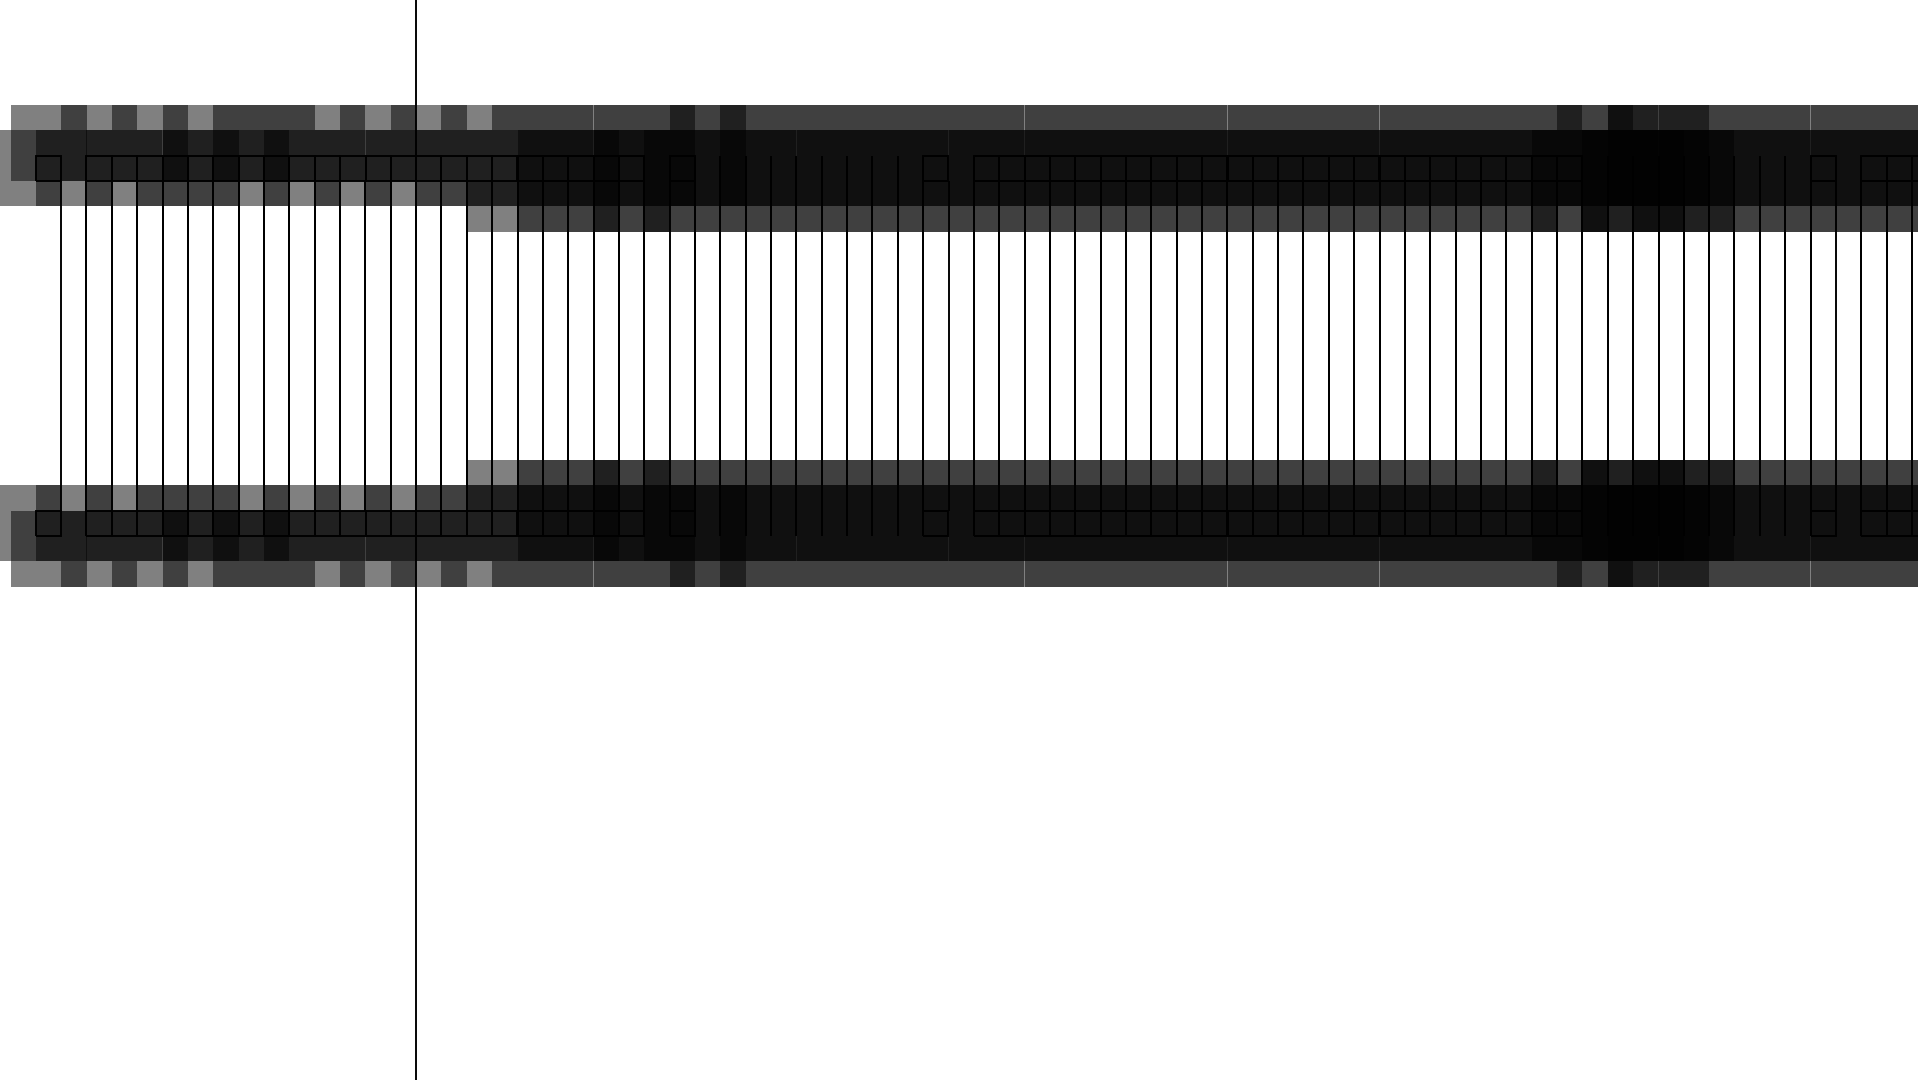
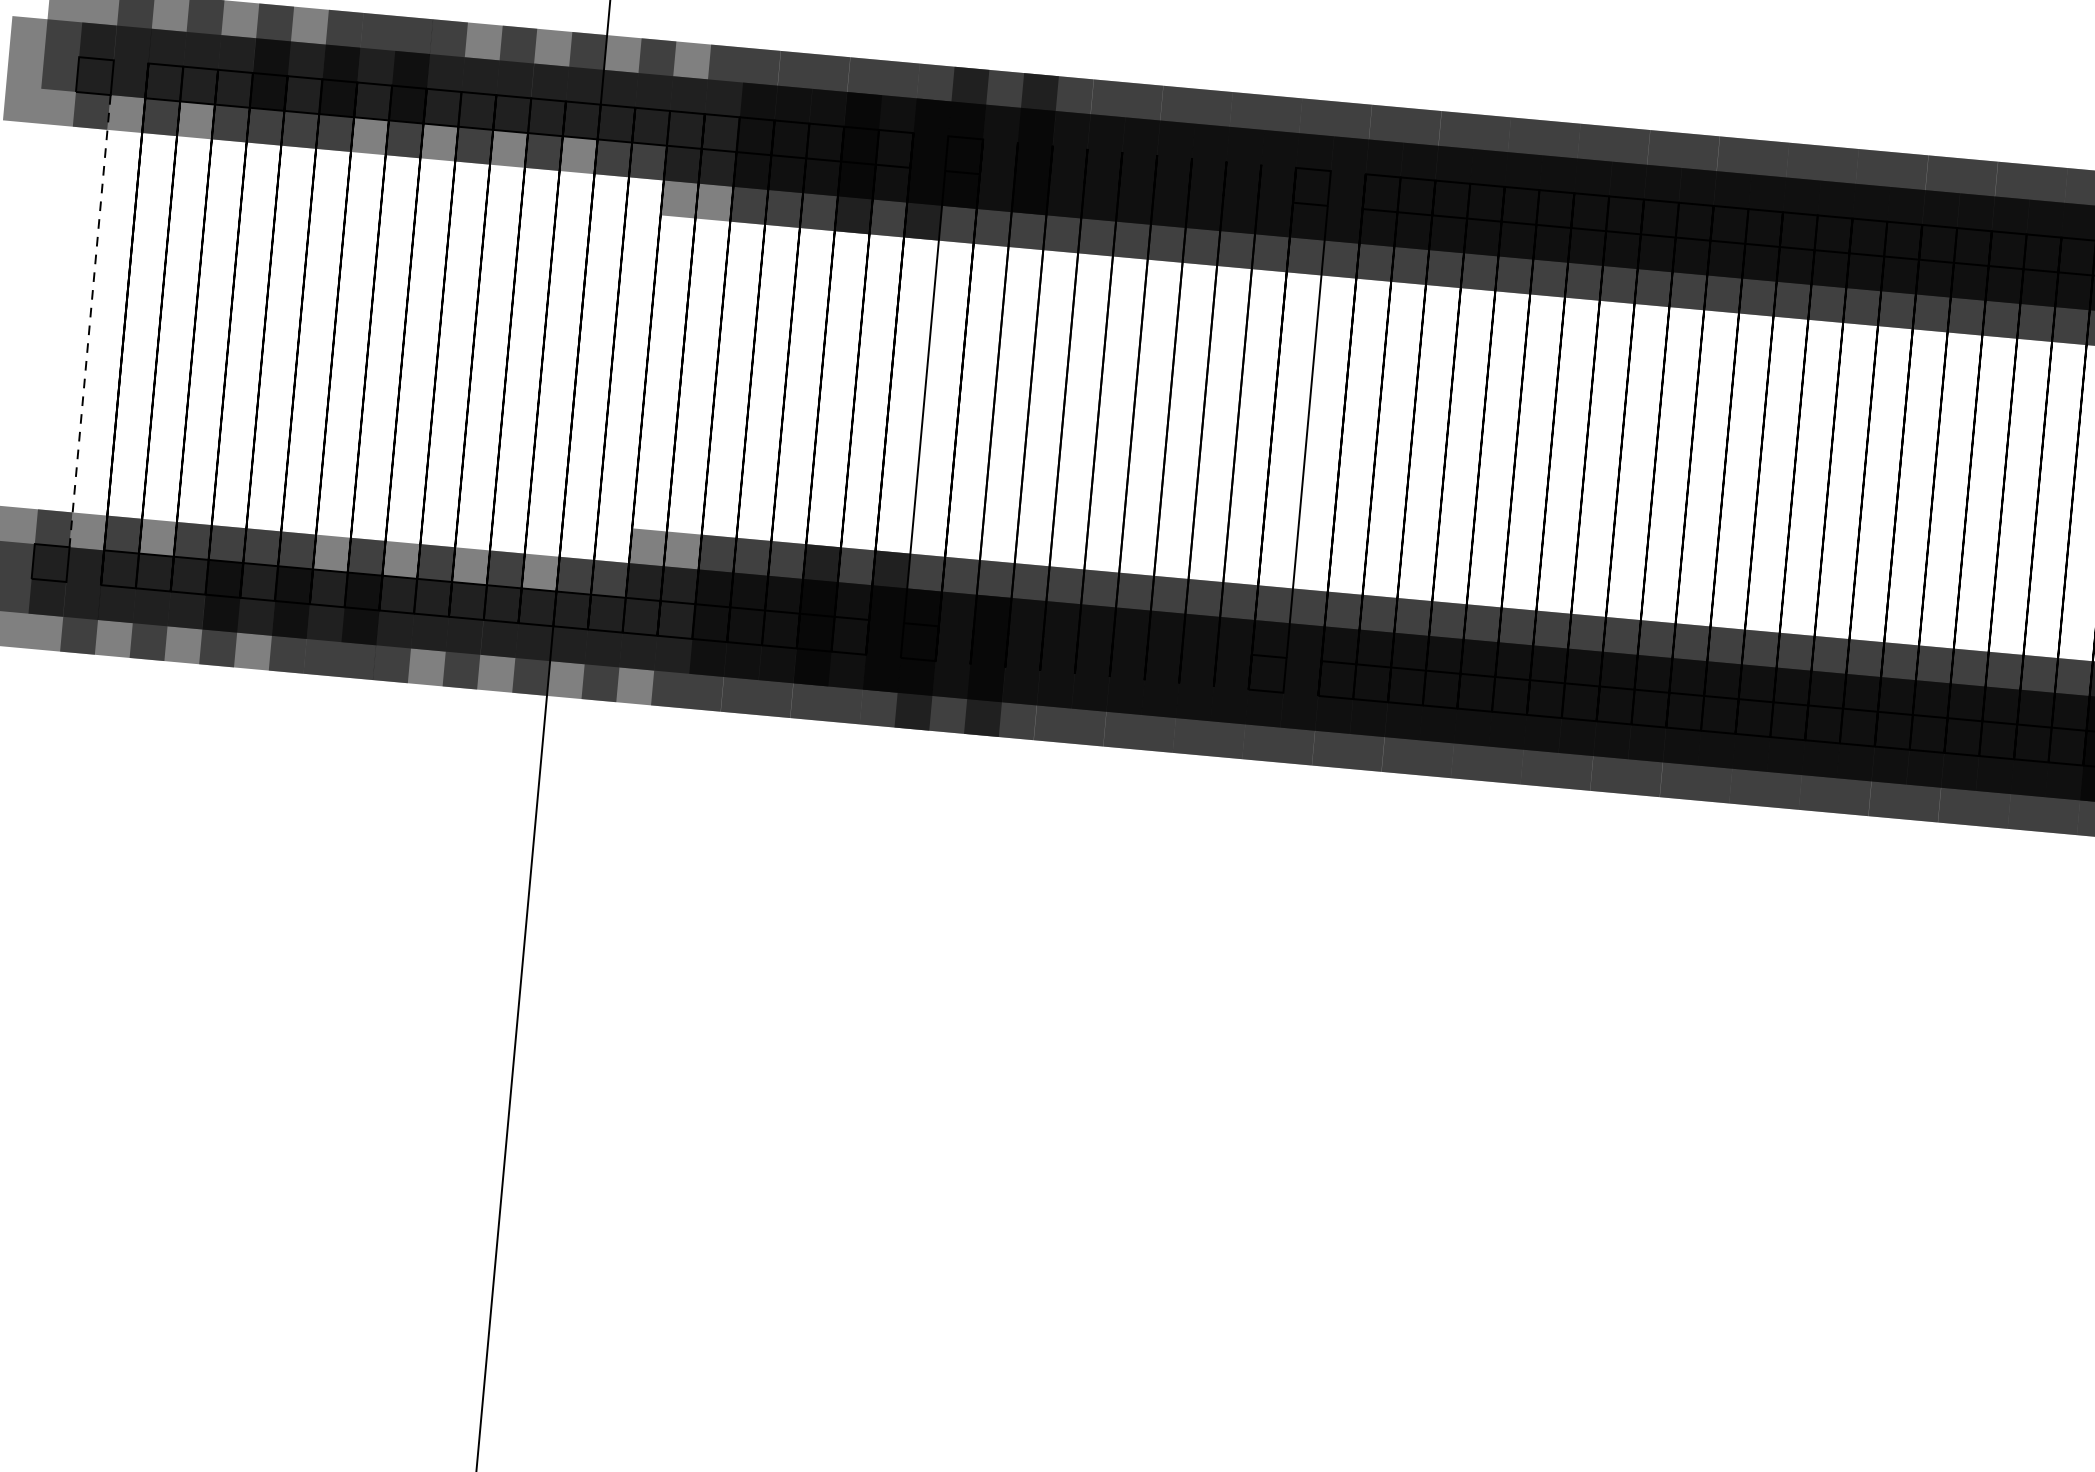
line: (61, 345) -> (90, 320), solid -> dashed

